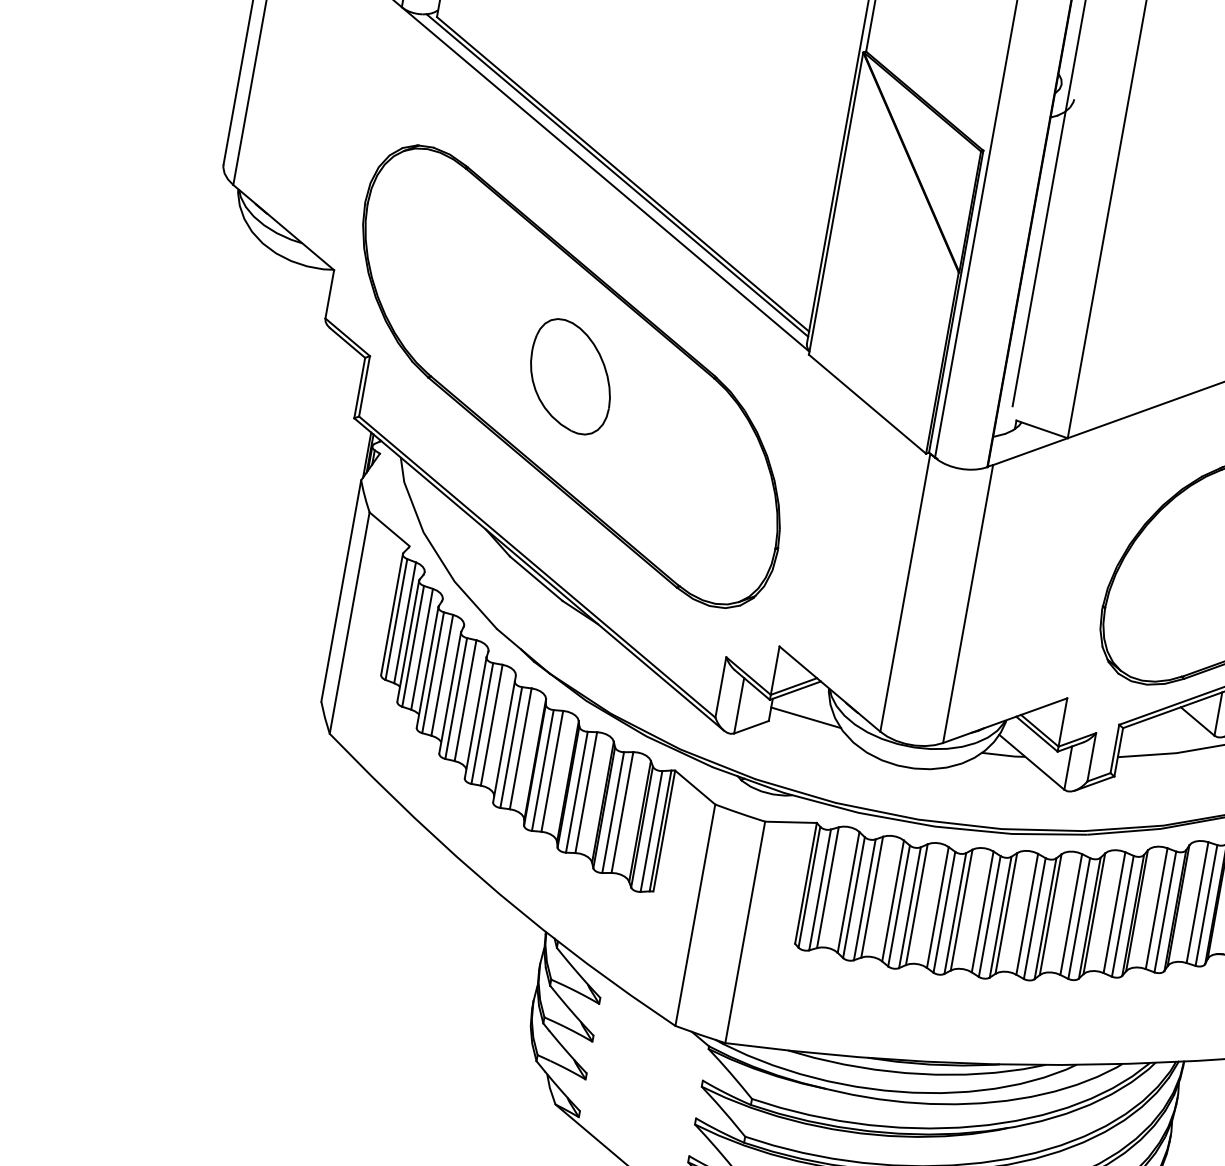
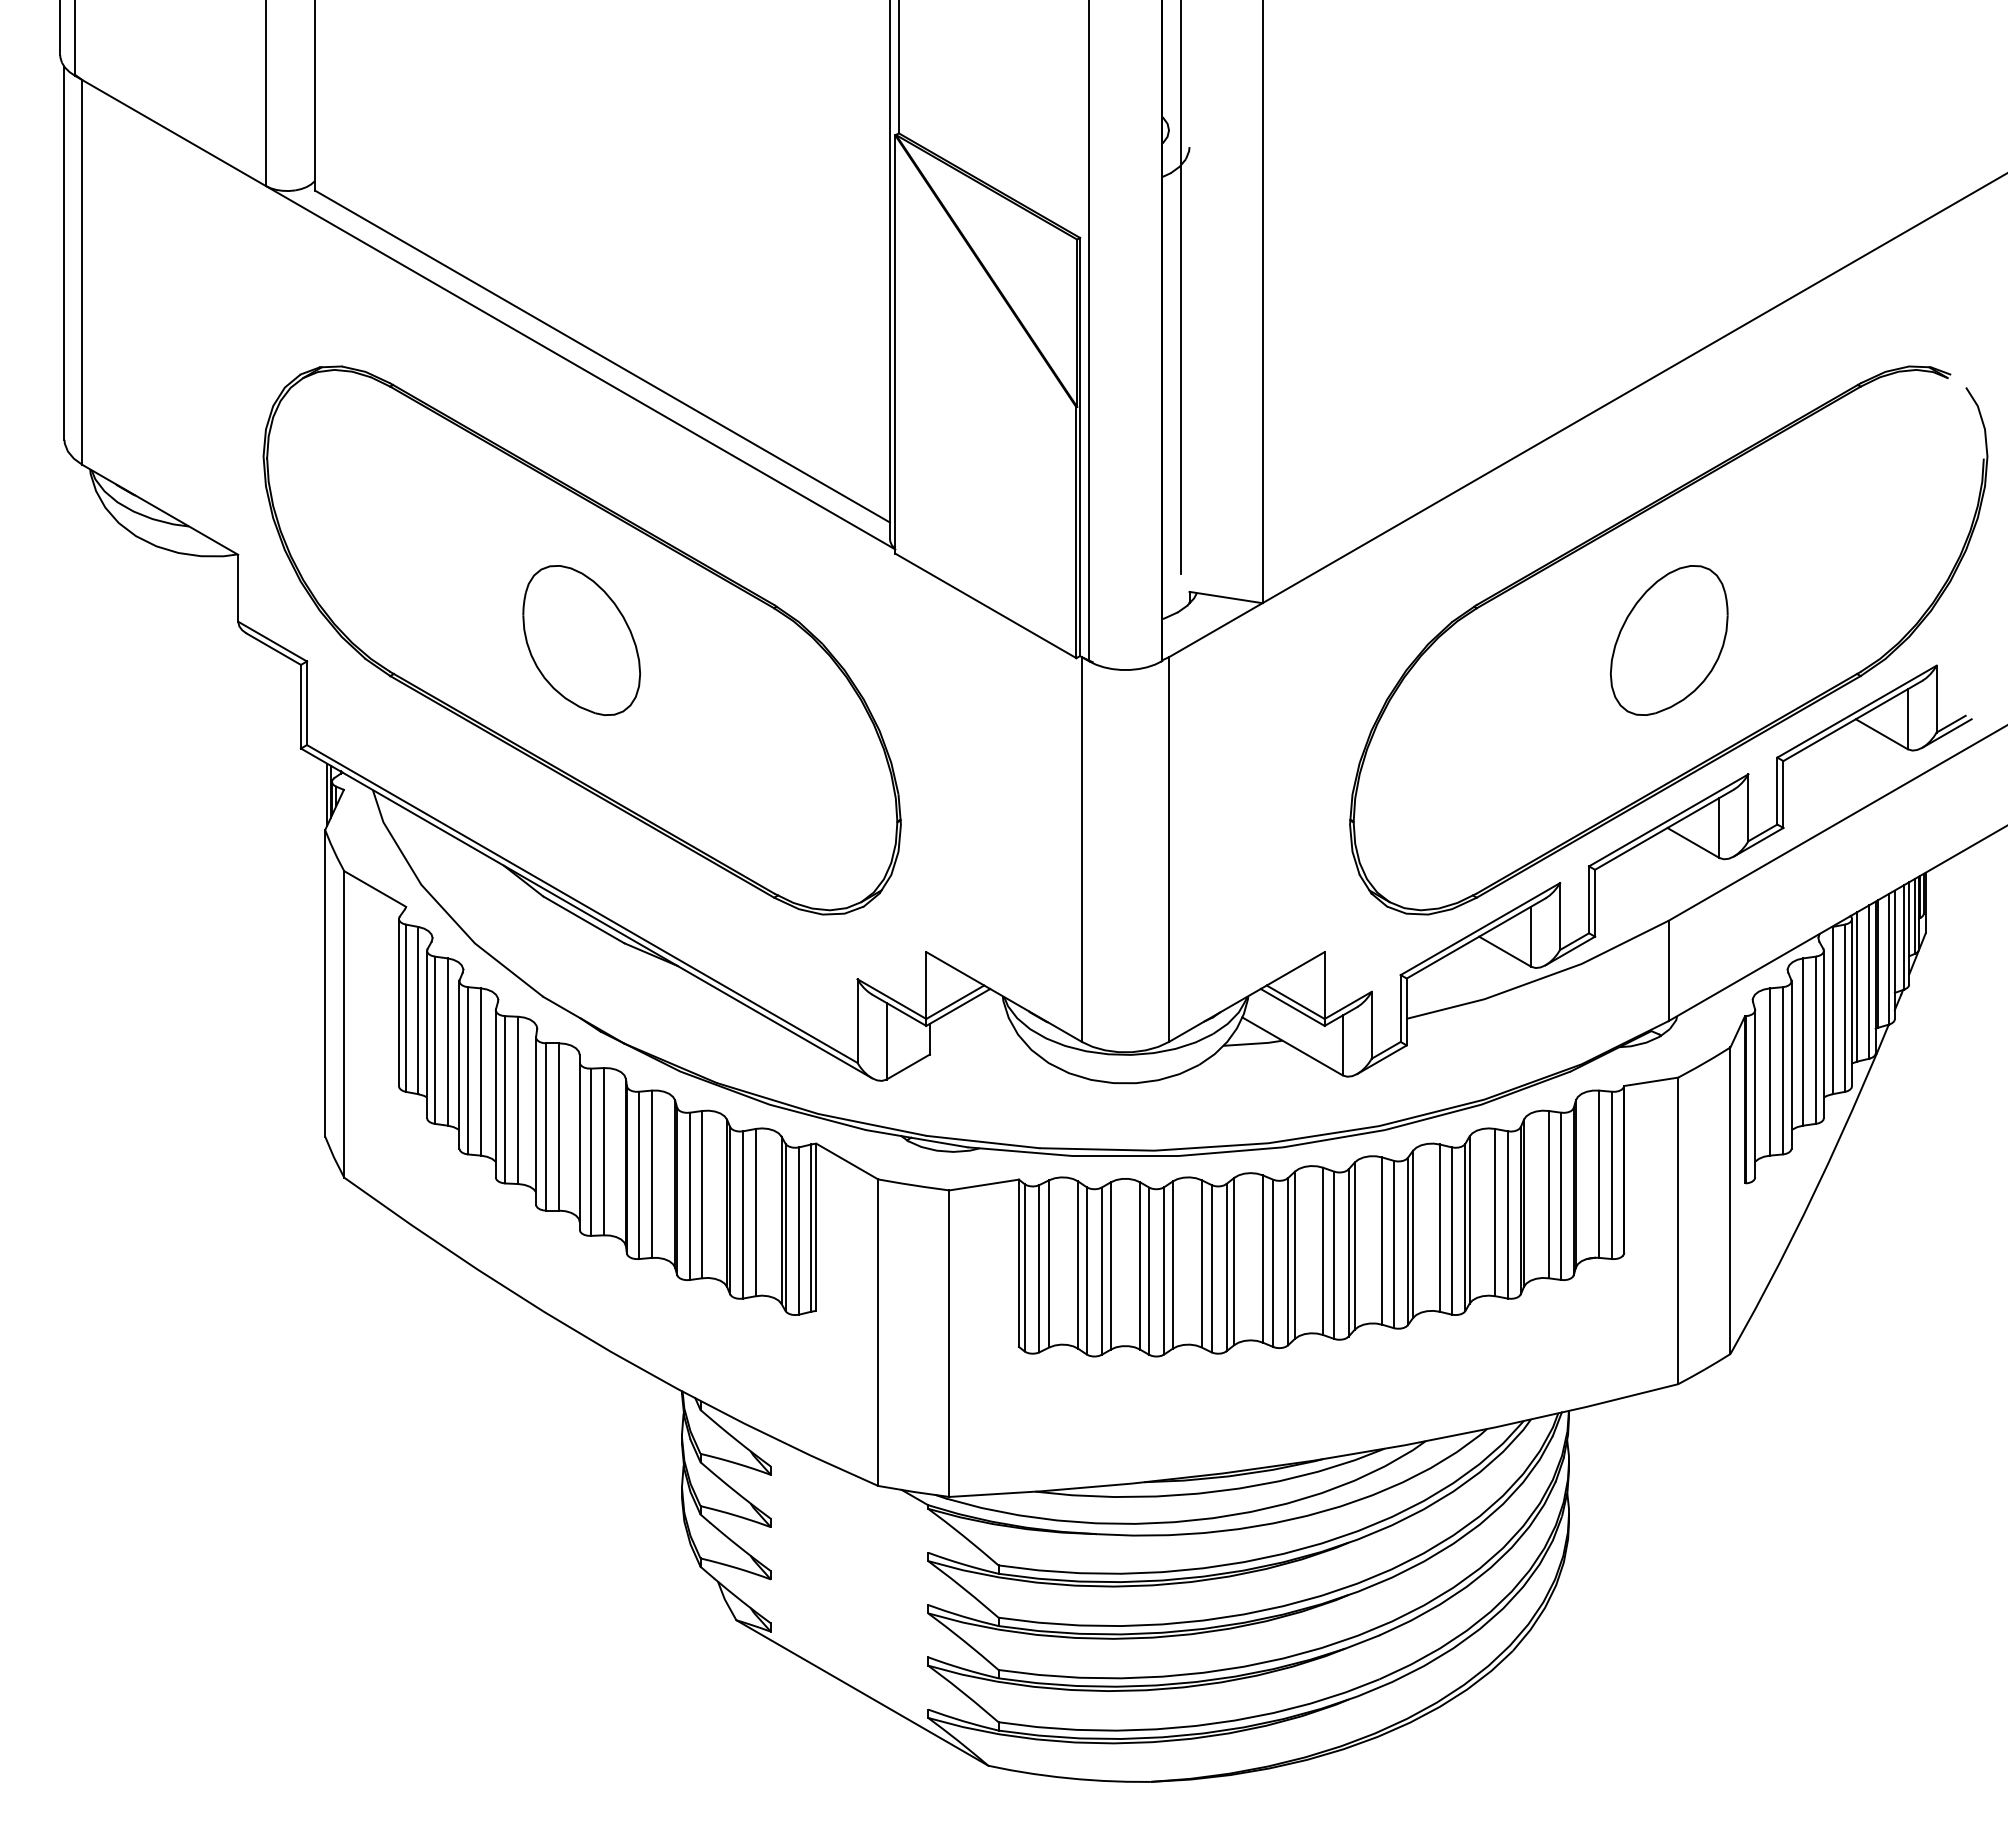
line: (616, 175) -> (594, 359), removed
line: (805, 717) -> (978, 1040), removed

